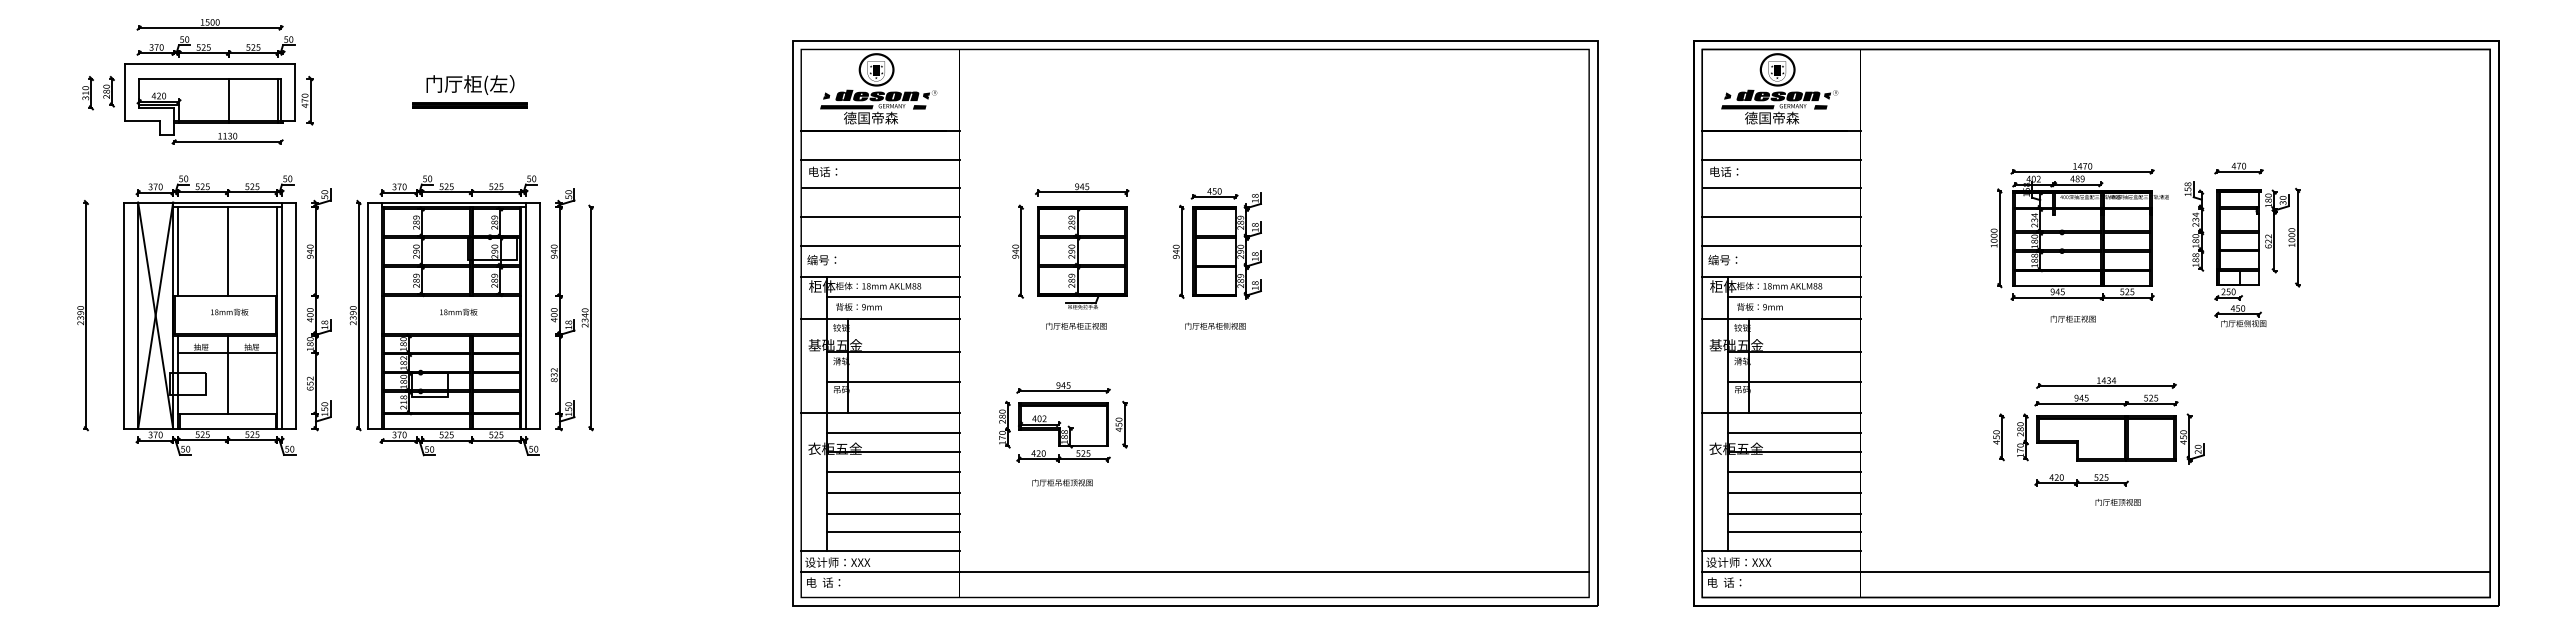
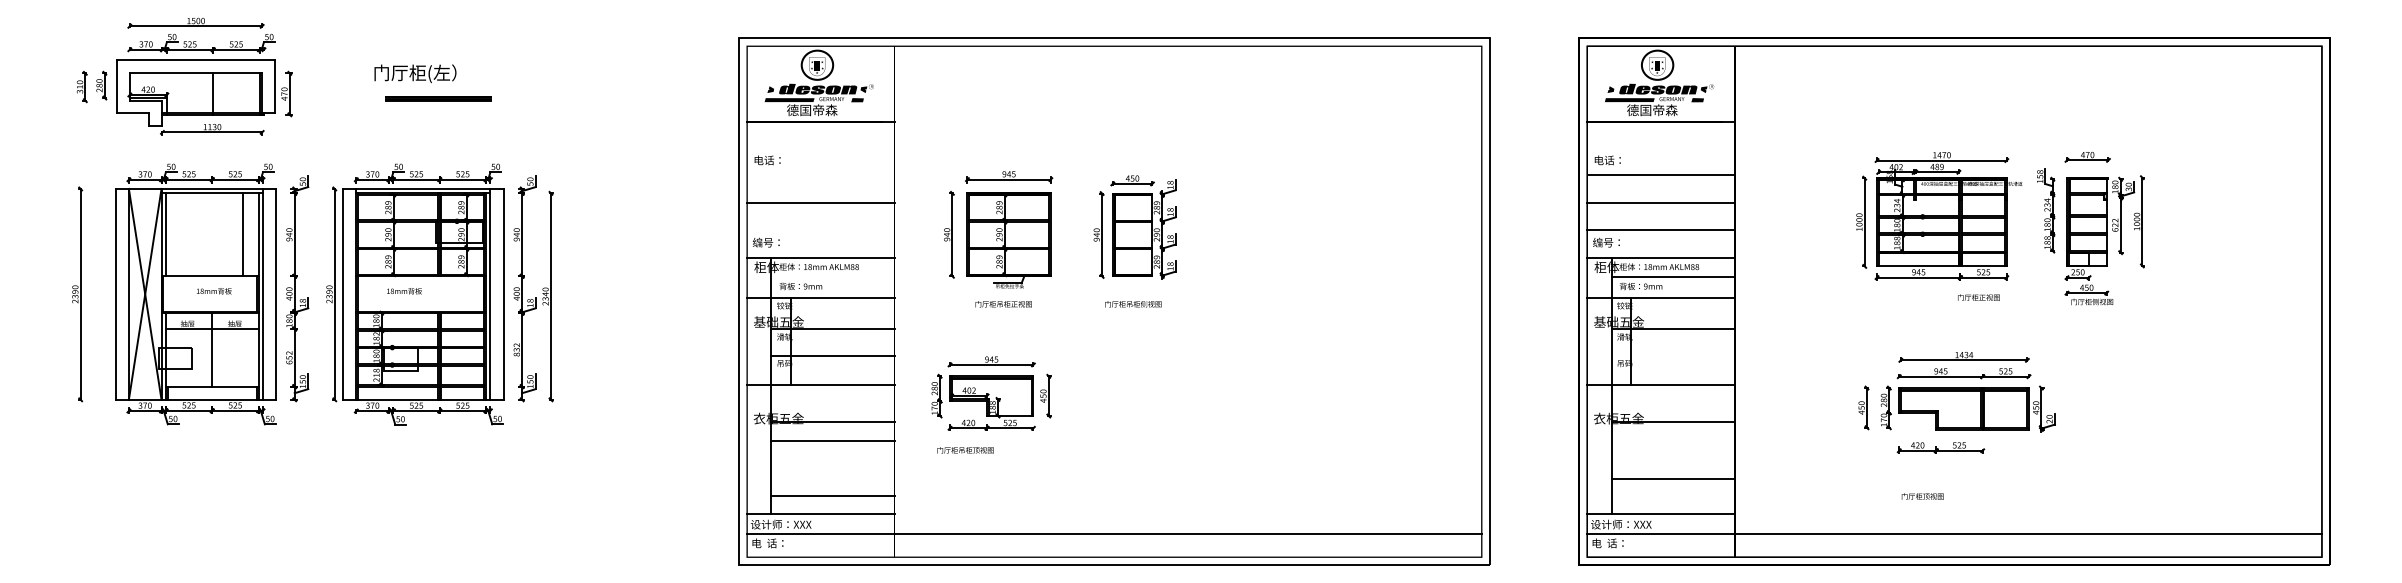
text: (470, 84) -> (415, 73), moved
line: (880, 159) -> (821, 148), removed
line: (1781, 159) -> (1661, 148), removed
line: (880, 188) -> (821, 175), removed
line: (880, 246) -> (821, 229), removed
line: (227, 251) -> (242, 234), moved
line: (893, 297) -> (833, 277), removed
text: (458, 311) -> (404, 290), moved
text: (2072, 318) -> (1978, 297), moved
line: (1794, 382) -> (1673, 356), removed
line: (893, 432) -> (833, 403), removed
line: (1794, 432) -> (1673, 403), removed
line: (1794, 472) -> (1673, 440), removed
text: (1062, 482) -> (965, 450), moved
line: (893, 493) -> (833, 460), removed
line: (1794, 493) -> (1673, 460), removed
text: (2117, 502) -> (1922, 496), moved
line: (893, 513) -> (833, 478), removed
line: (1794, 532) -> (1673, 496), removed

